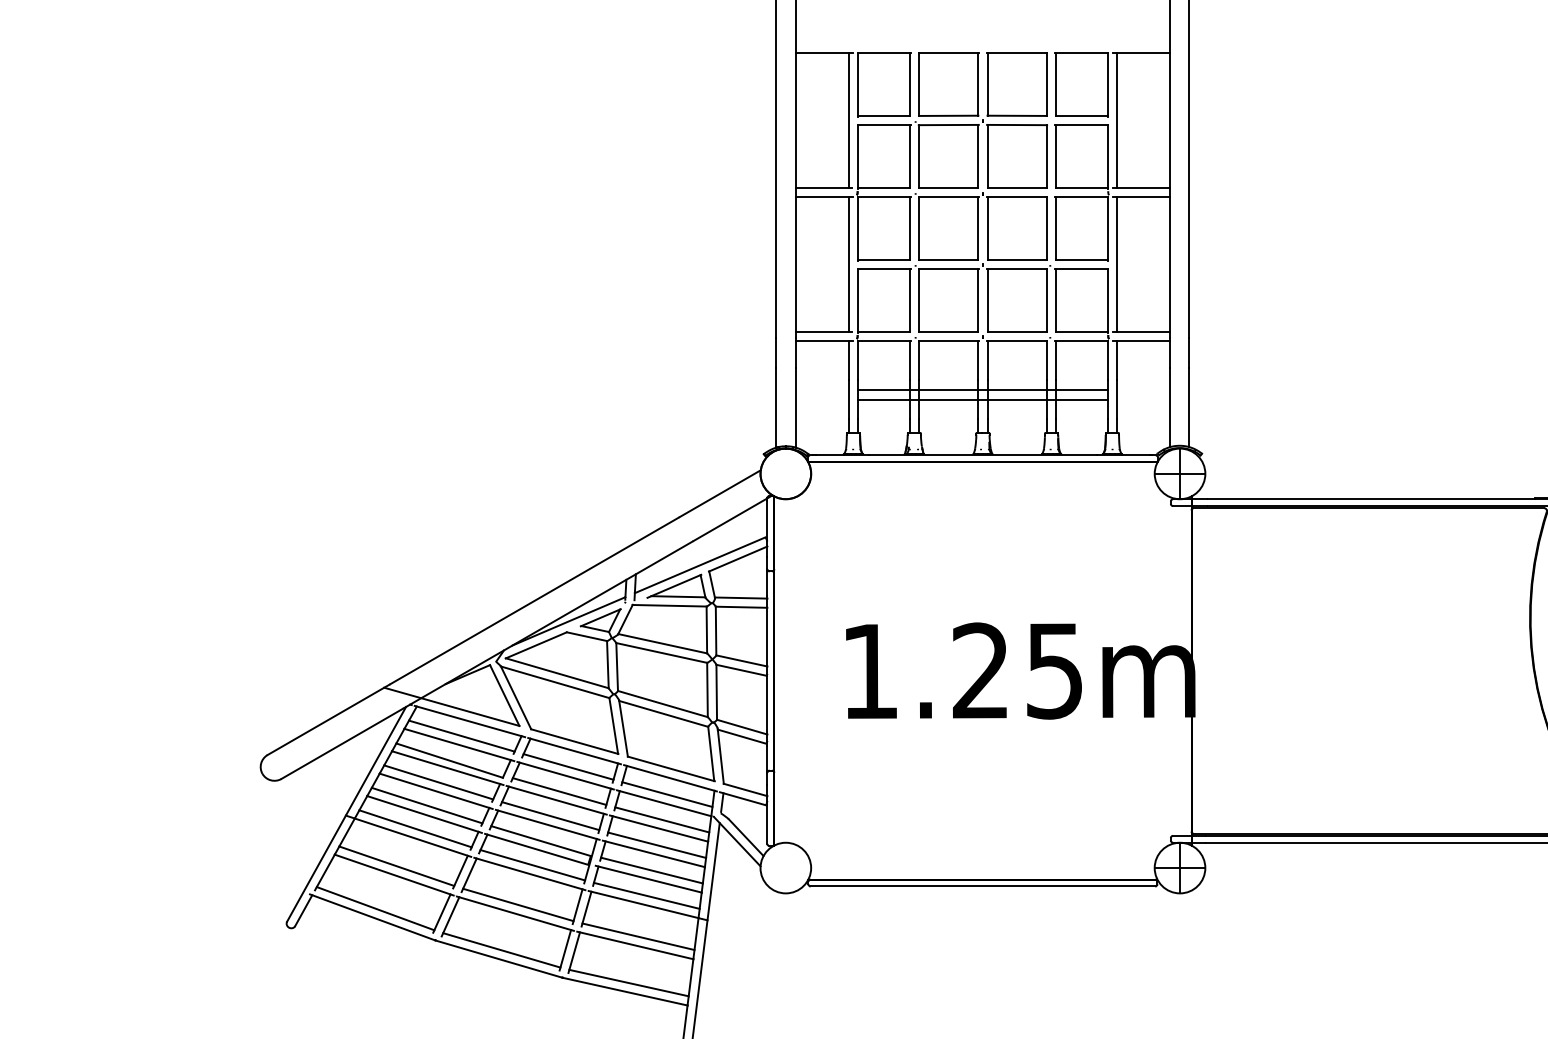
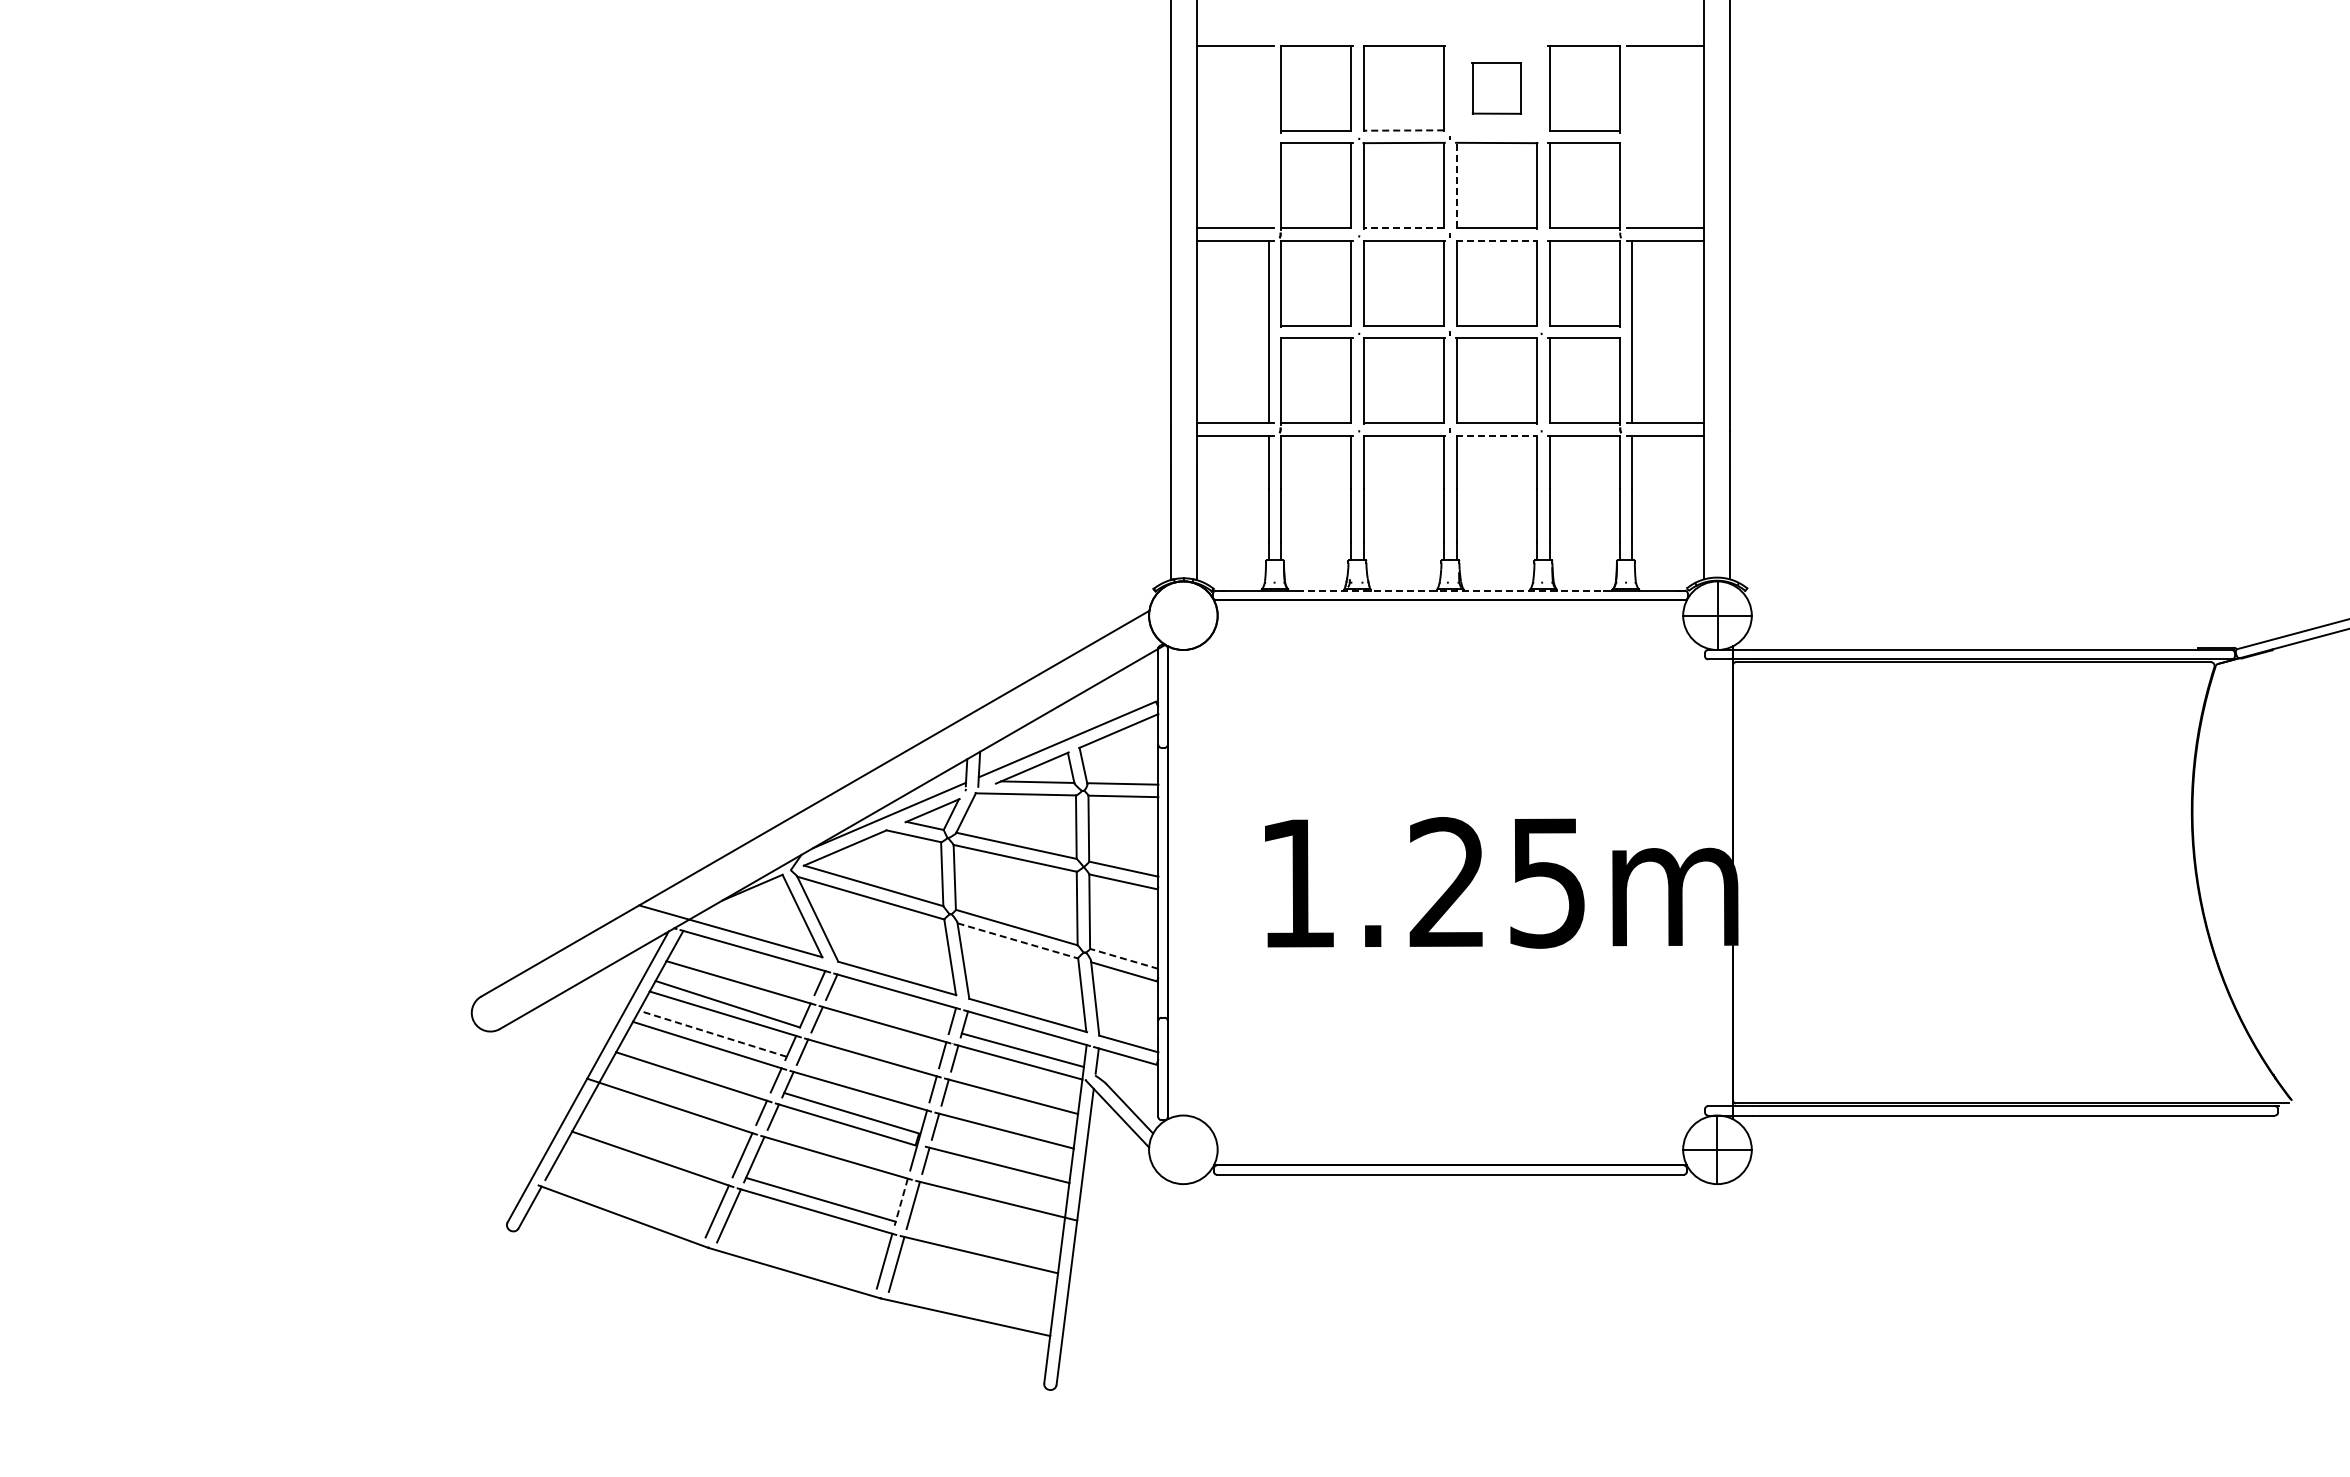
part: (1016, 84) -> (1496, 88), size x0.6
line: (948, 115) -> (1403, 130), solid -> dashed
line: (848, 120) -> (1268, 136), removed
line: (1117, 120) -> (1632, 136), removed
line: (987, 156) -> (1456, 185), solid -> dashed
line: (948, 188) -> (1403, 228), solid -> dashed
line: (1016, 196) -> (1496, 240), solid -> dashed
line: (1016, 340) -> (1496, 435), solid -> dashed
line: (982, 390) -> (1450, 502), removed
line: (982, 399) -> (1450, 515), removed
line: (982, 455) -> (1450, 590), solid -> dashed
line: (663, 713) -> (1017, 940), solid -> dashed
line: (742, 726) -> (1124, 958), solid -> dashed
line: (461, 736) -> (743, 971), removed
line: (568, 766) -> (888, 1012), removed
line: (438, 782) -> (712, 1033), solid -> dashed
line: (559, 791) -> (876, 1045), removed
line: (427, 805) -> (697, 1065), removed
line: (550, 816) -> (864, 1079), removed
line: (661, 819) -> (1015, 1084), removed
line: (415, 828) -> (681, 1096), removed
line: (656, 844) -> (1008, 1118), removed
line: (532, 864) -> (840, 1145), removed
line: (397, 866) -> (656, 1147), removed
line: (651, 870) -> (1001, 1152), removed
line: (646, 895) -> (994, 1187), removed
line: (577, 906) -> (901, 1202), solid -> dashed
line: (375, 908) -> (627, 1204), removed
line: (638, 936) -> (983, 1242), removed
line: (501, 950) -> (798, 1261), removed
line: (628, 982) -> (970, 1305), removed

